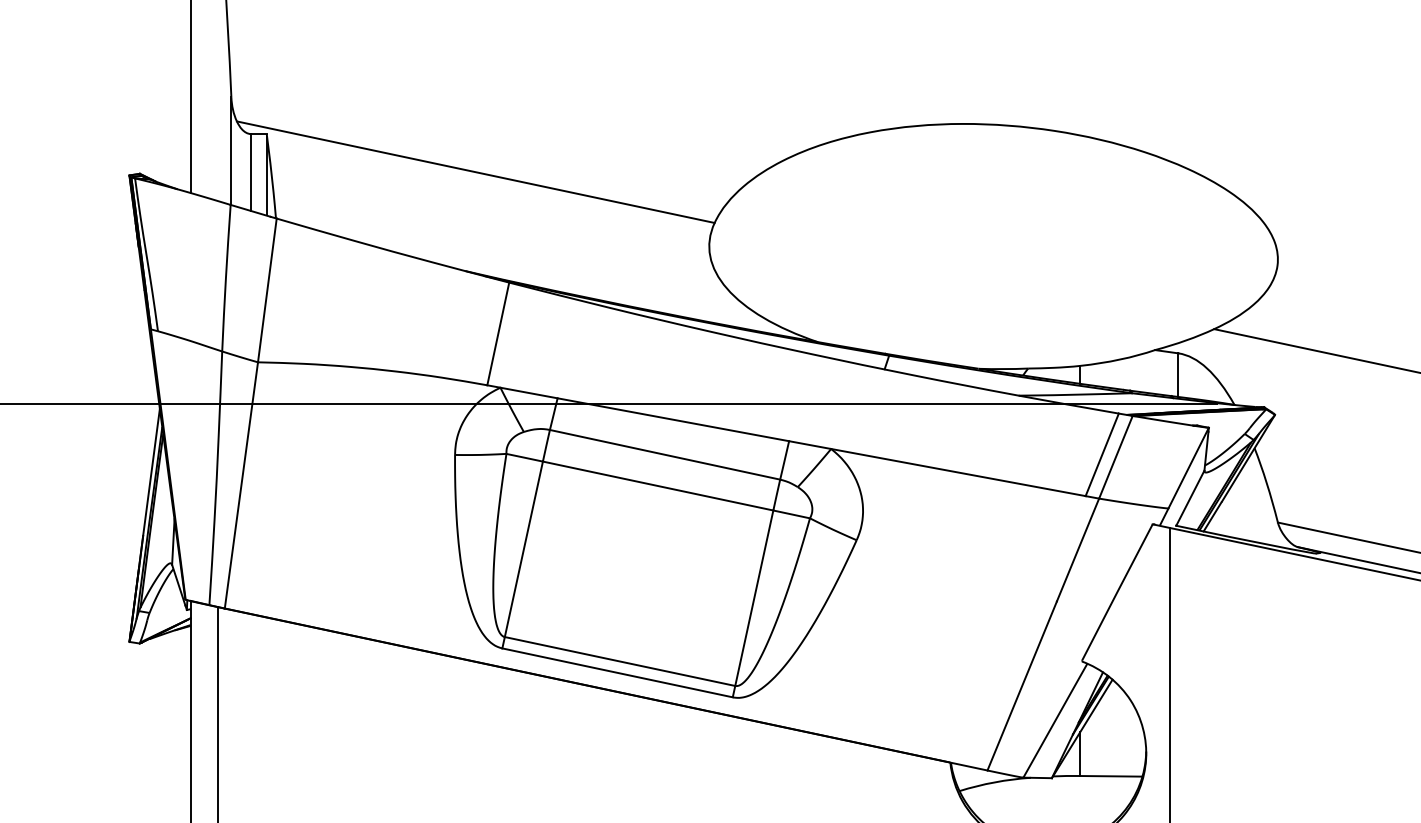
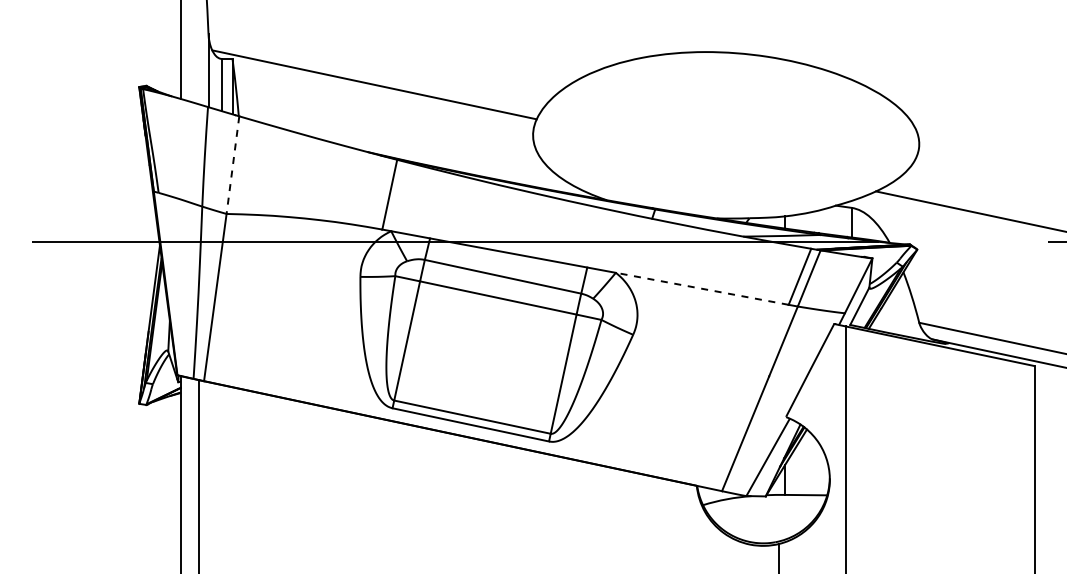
line: (266, 290) -> (232, 165), solid -> dashed
line: (958, 472) -> (702, 288), solid -> dashed

